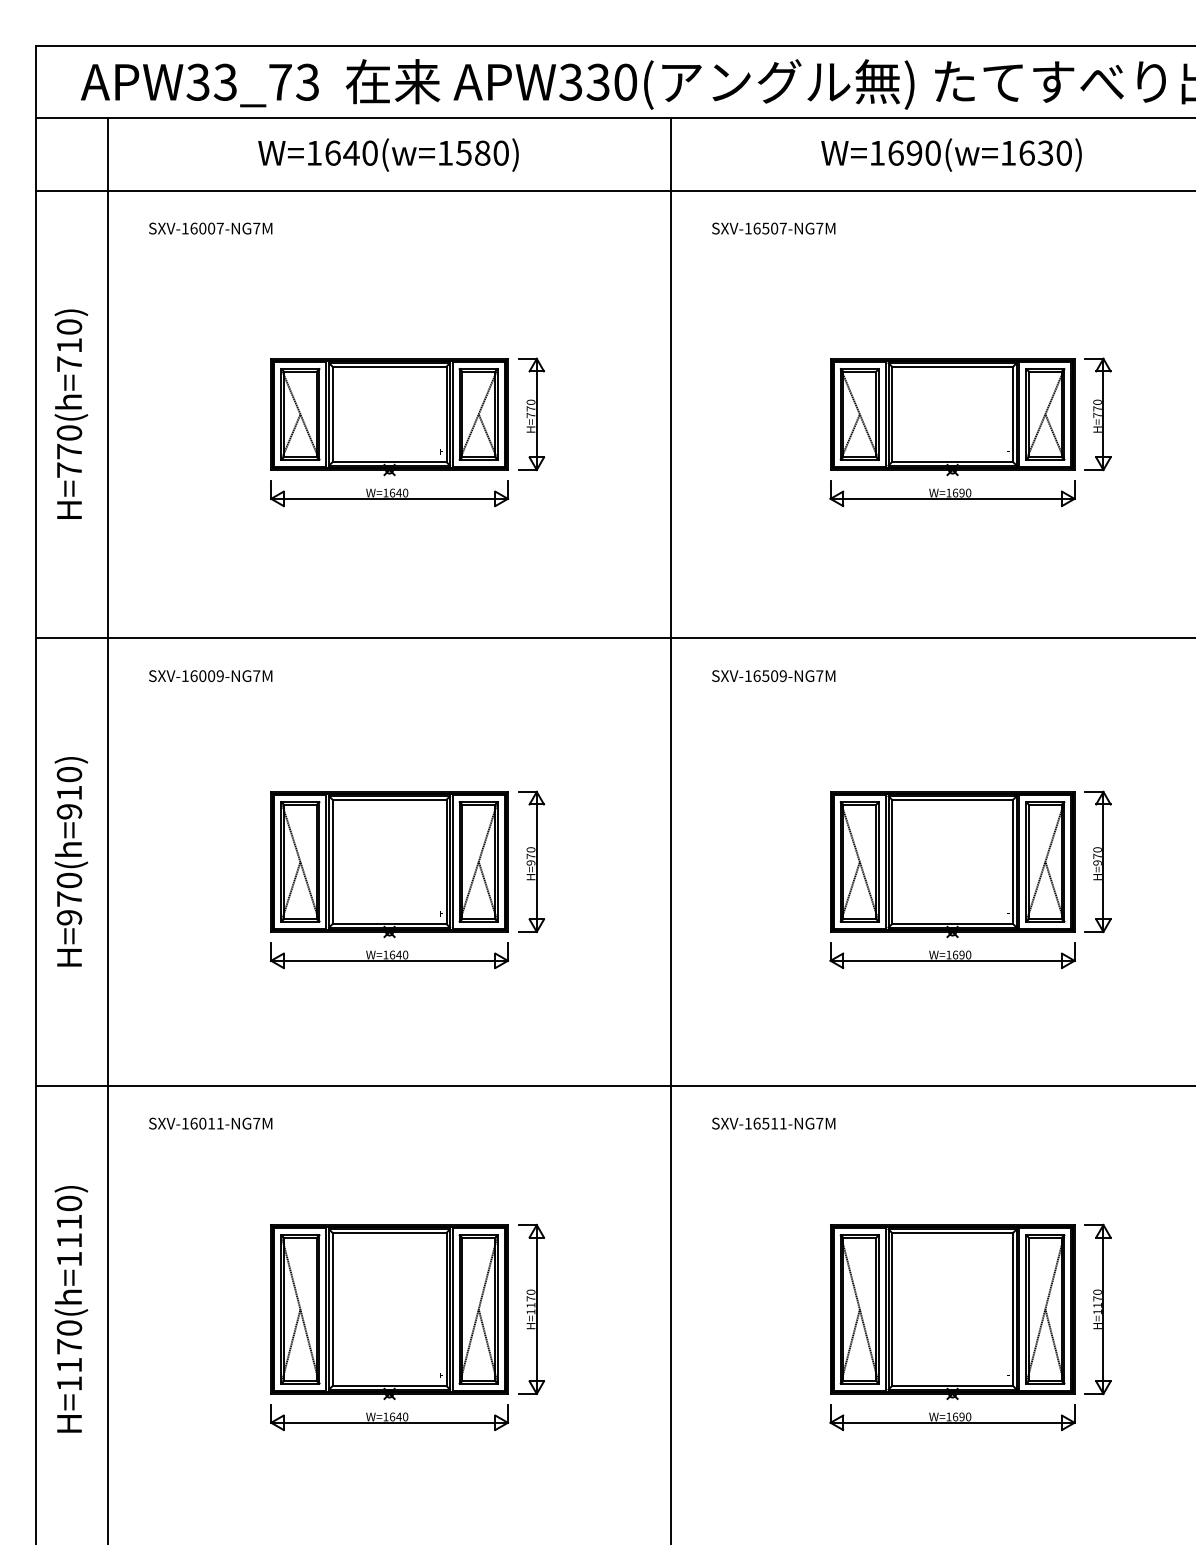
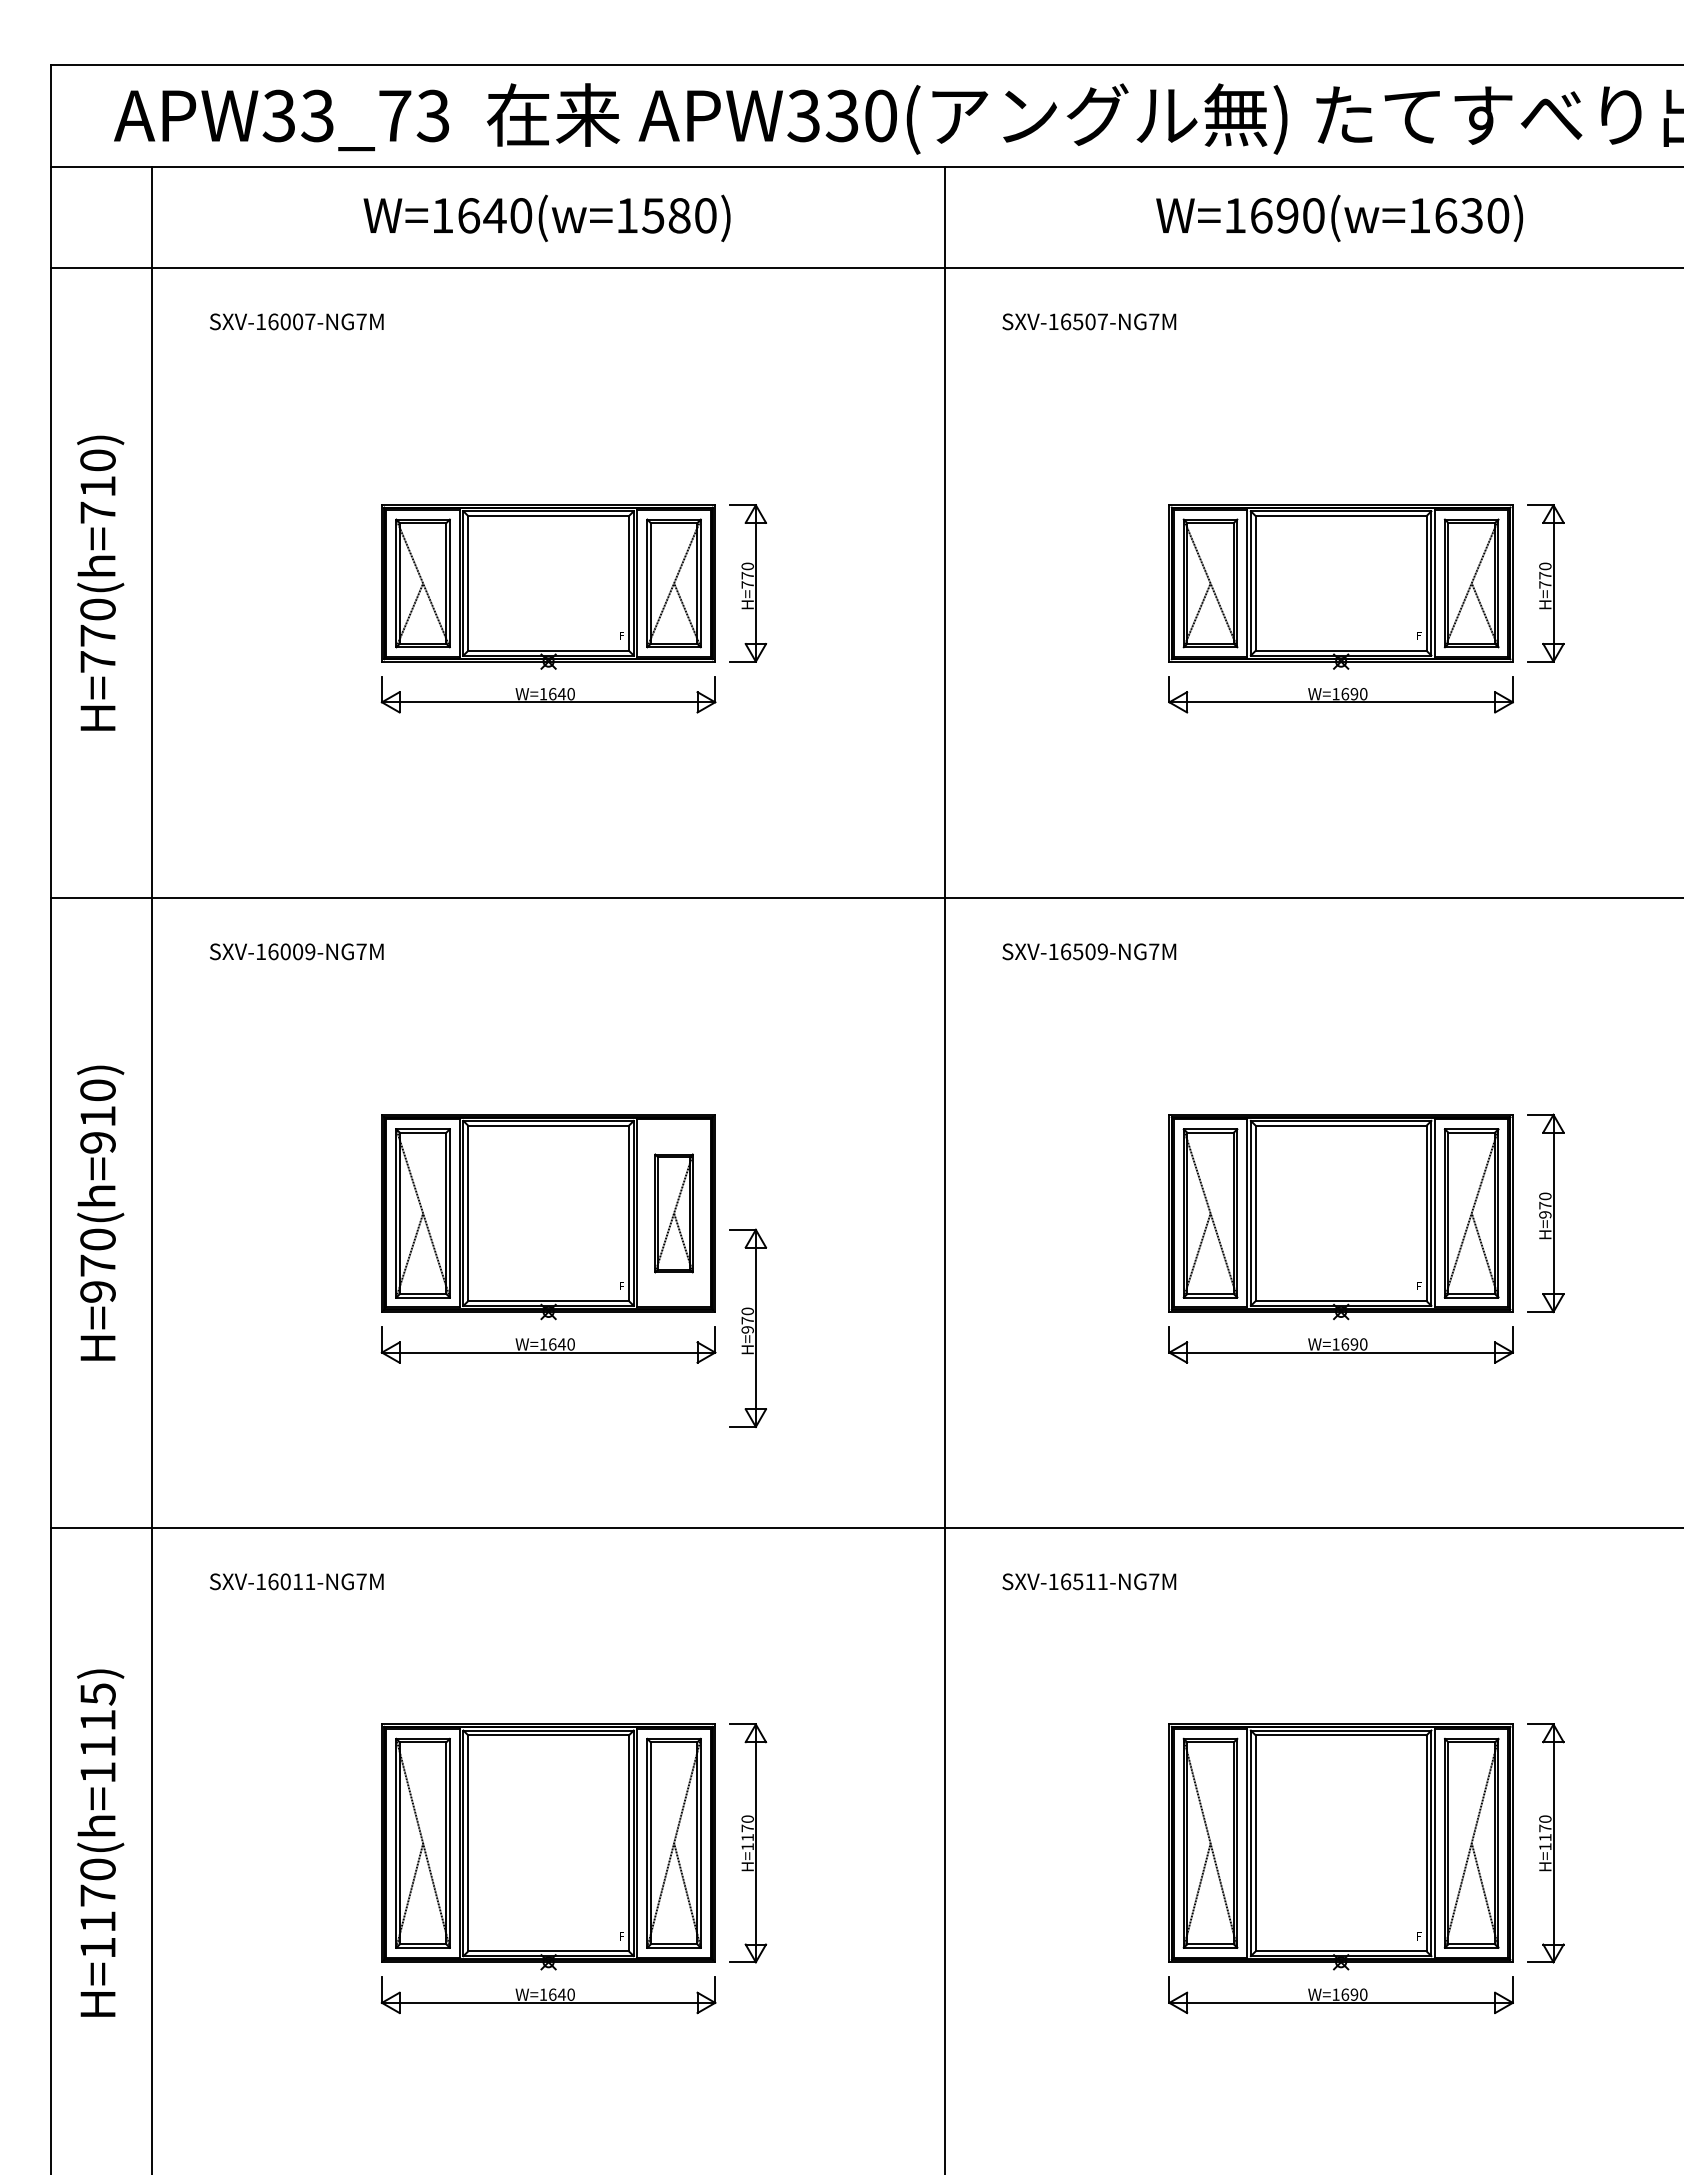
part: (531, 861) -> (748, 1327), moved
part: (478, 862) -> (673, 1213), size x0.7
text: (69, 1203) -> (97, 1694), H=1170(h=1110) -> H=1170(h=1115)

